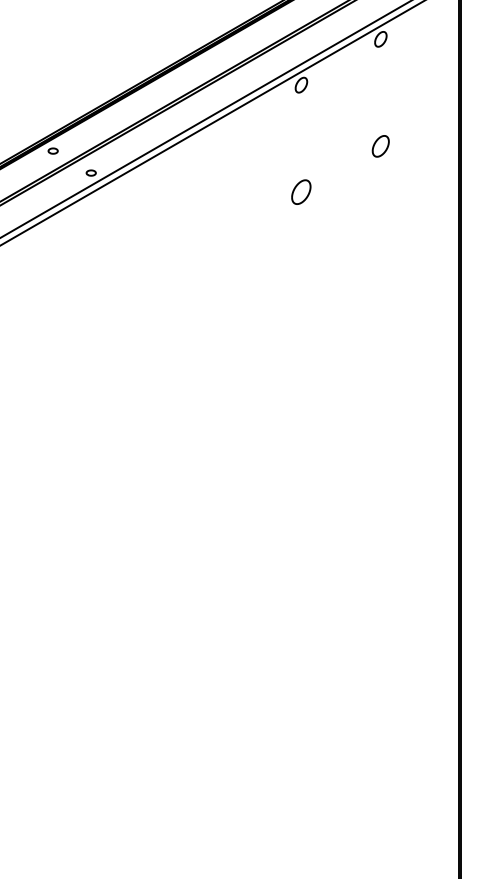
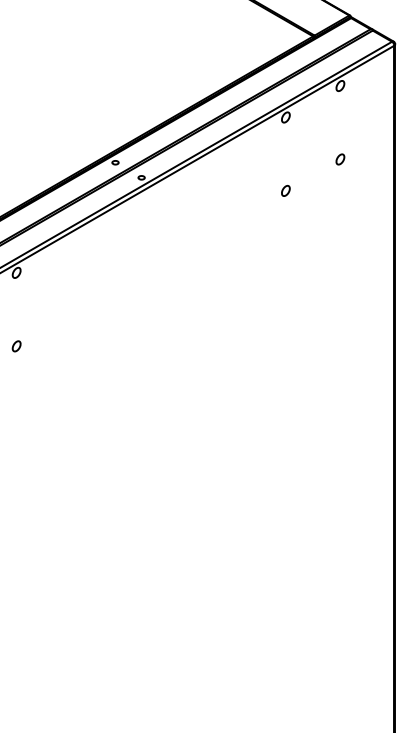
part: (381, 146) -> (340, 159), size x0.71
part: (300, 191) -> (285, 190), size x0.62

